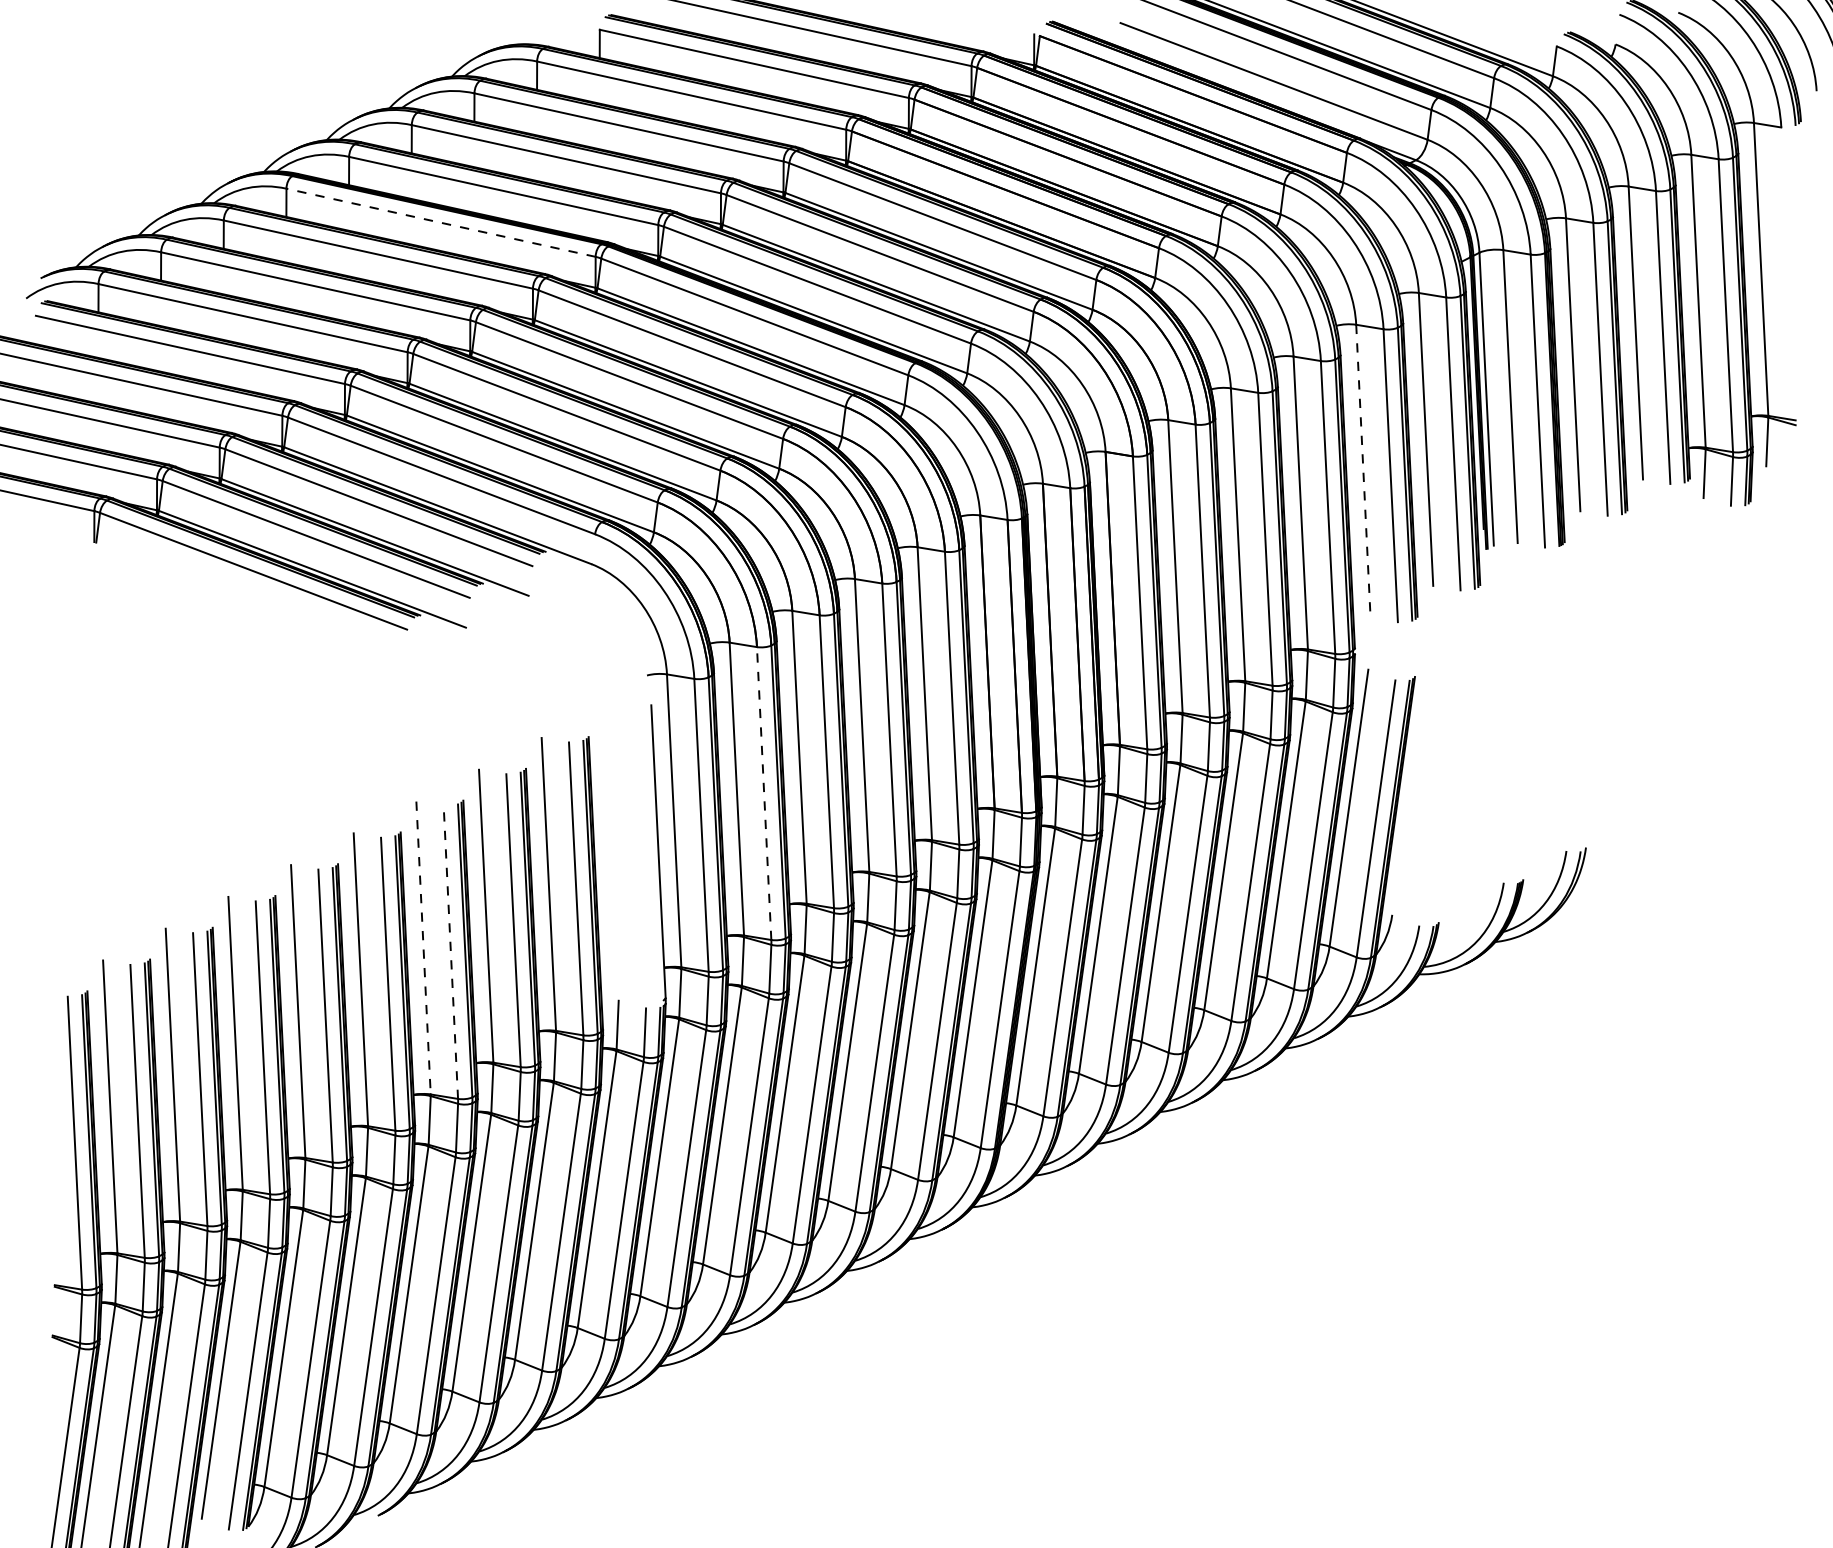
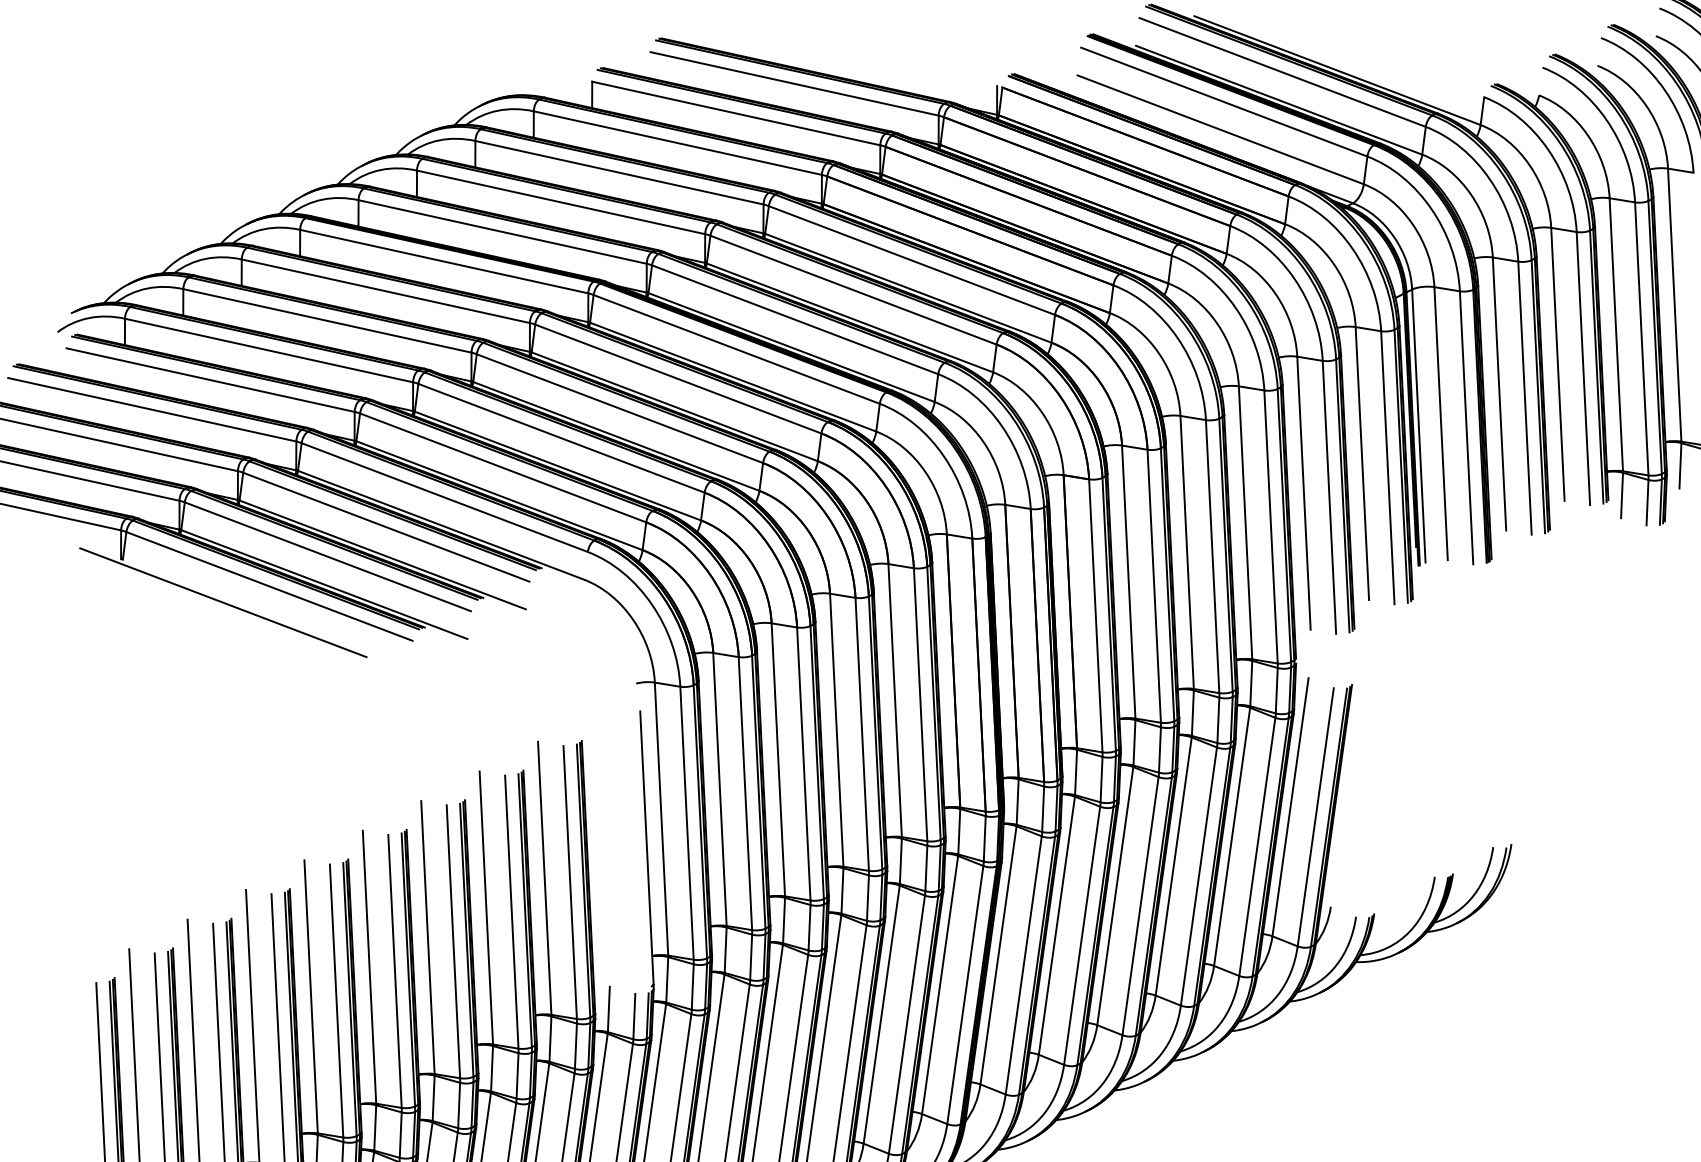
line: (440, 222) -> (443, 261), dashed -> solid
line: (1363, 471) -> (1304, 493), dashed -> solid
line: (203, 588) -> (222, 602), added
line: (764, 793) -> (745, 793), dashed -> solid
line: (423, 948) -> (427, 938), dashed -> solid
line: (450, 952) -> (453, 941), dashed -> solid

